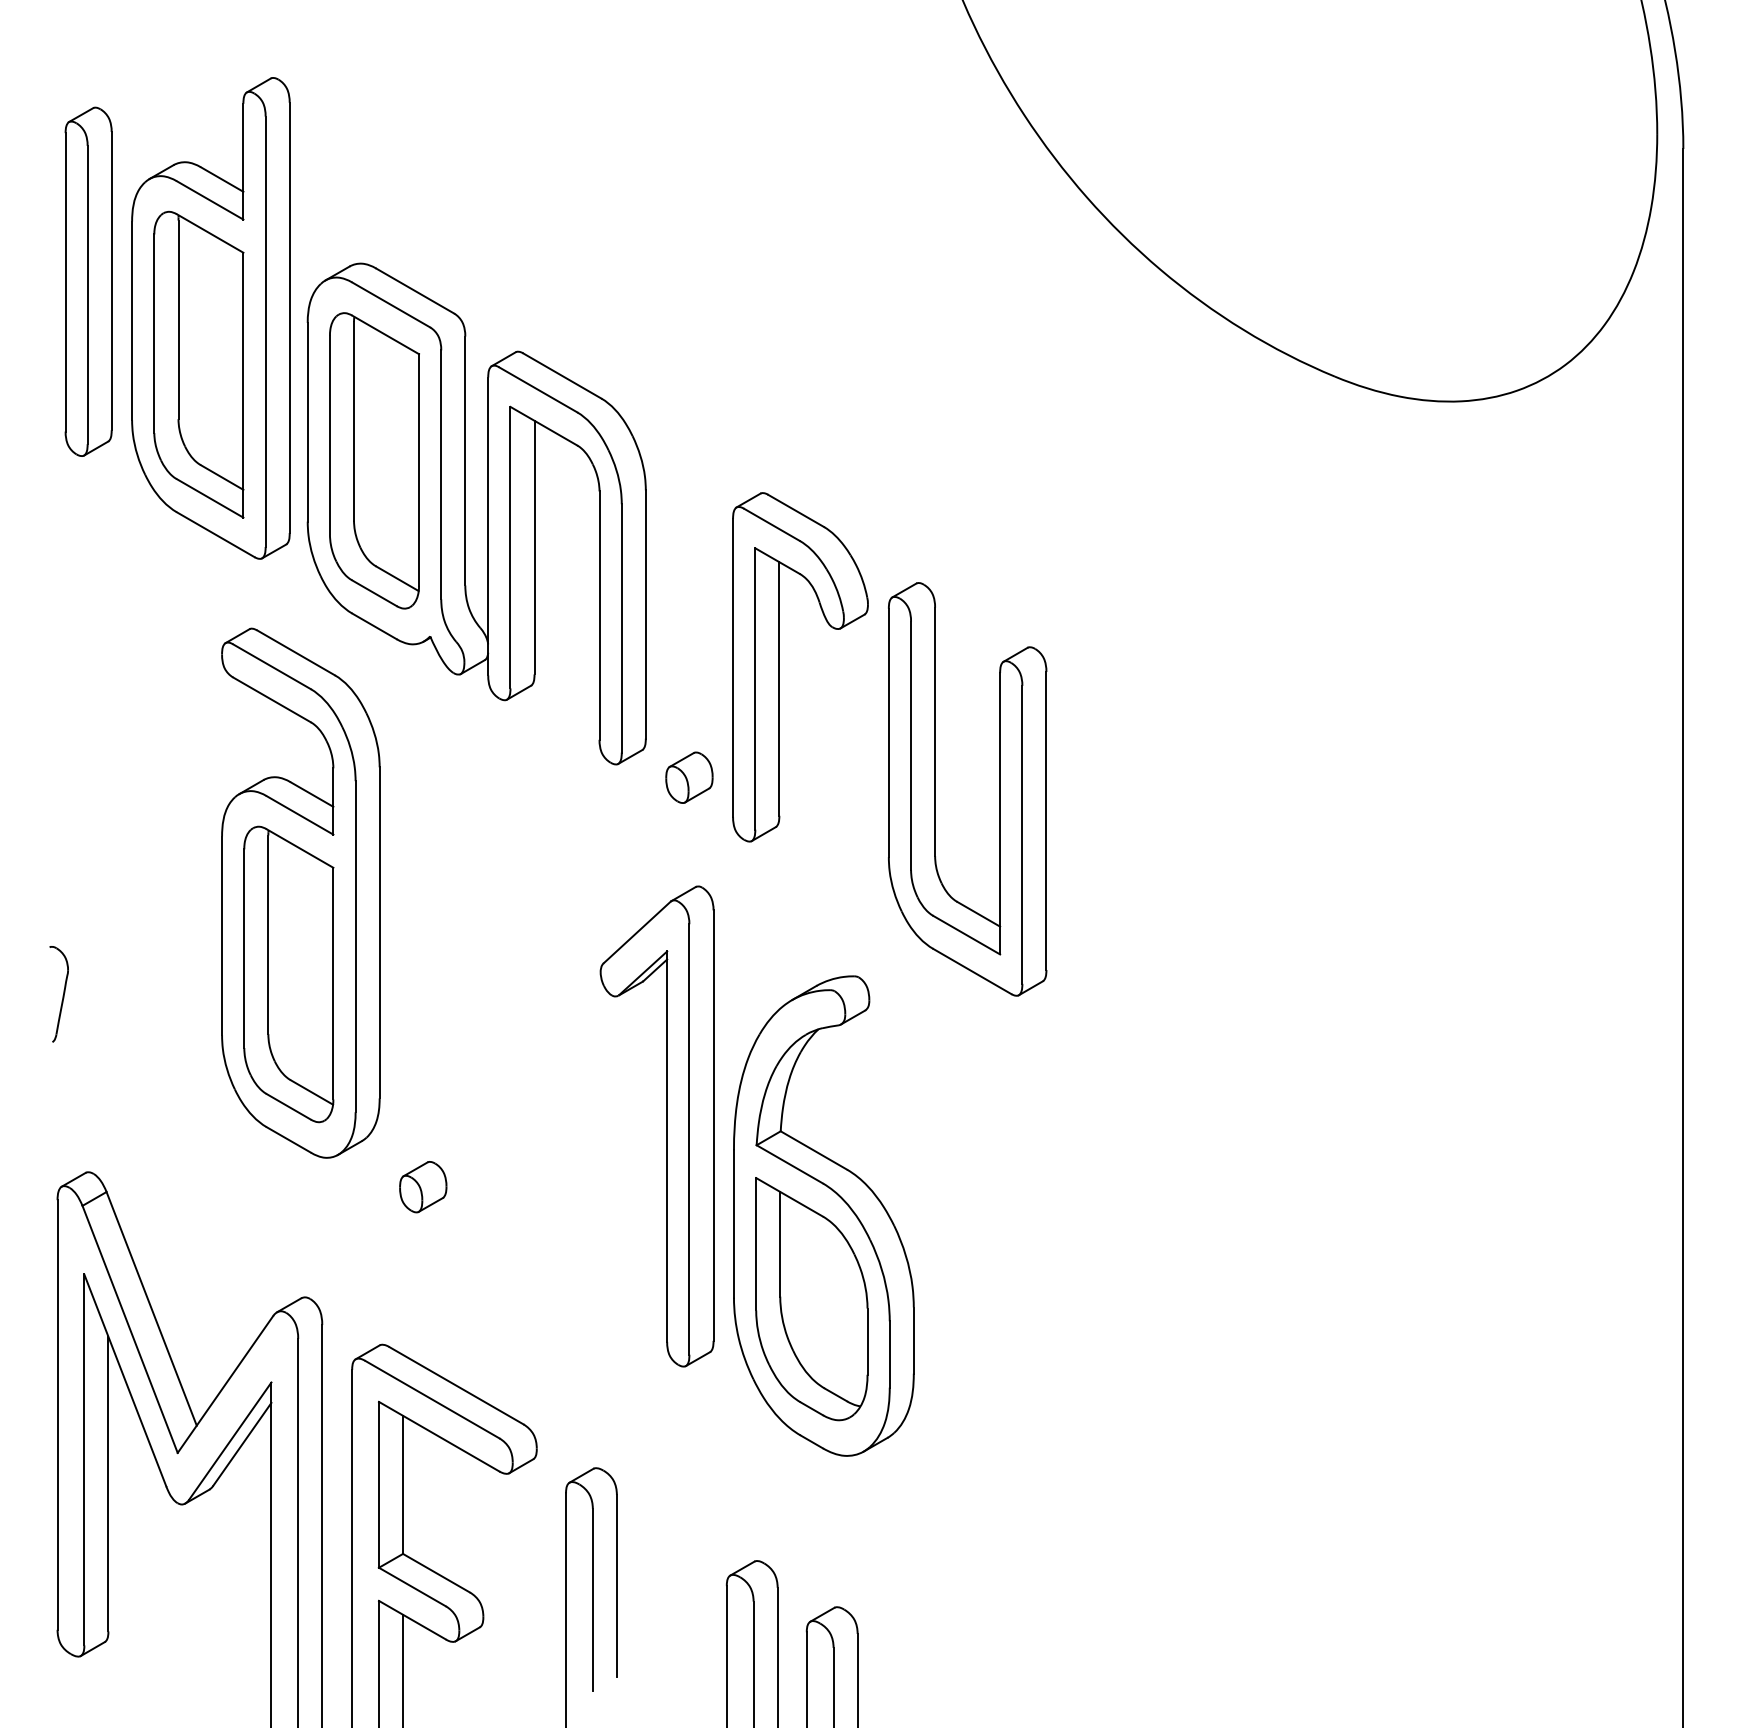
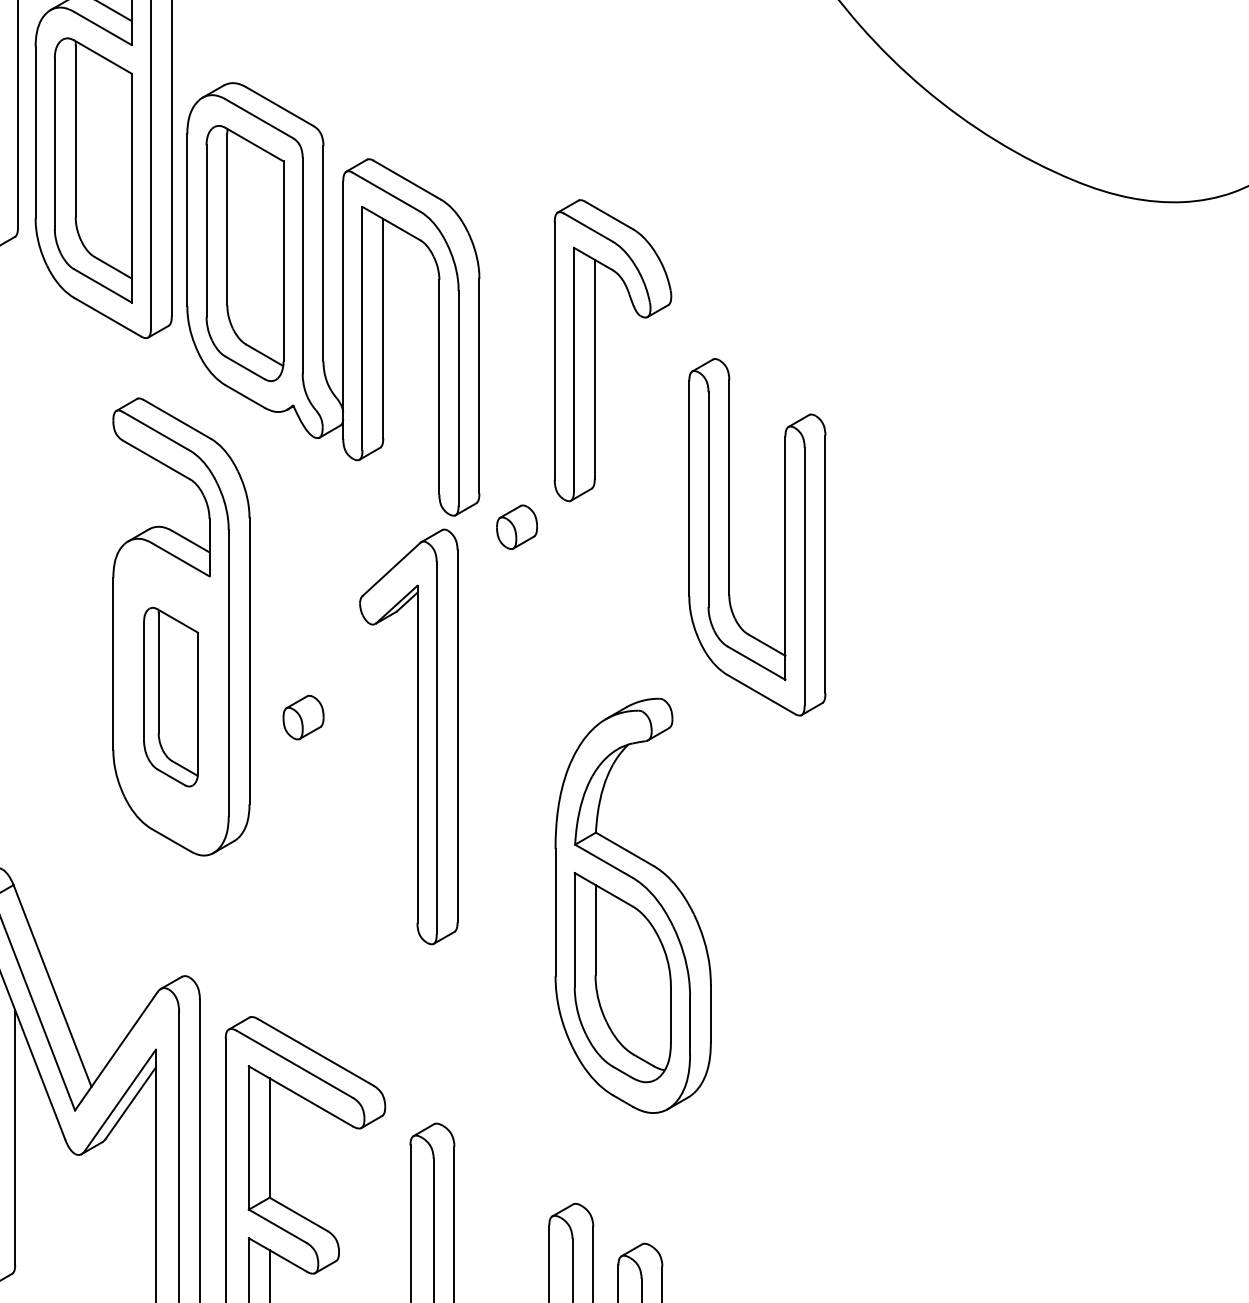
part: (779, 667) -> (594, 350), moved
part: (288, 974) -> (170, 697), size x0.7
part: (666, 1126) -> (416, 736), moved
part: (423, 1187) -> (303, 717), moved

